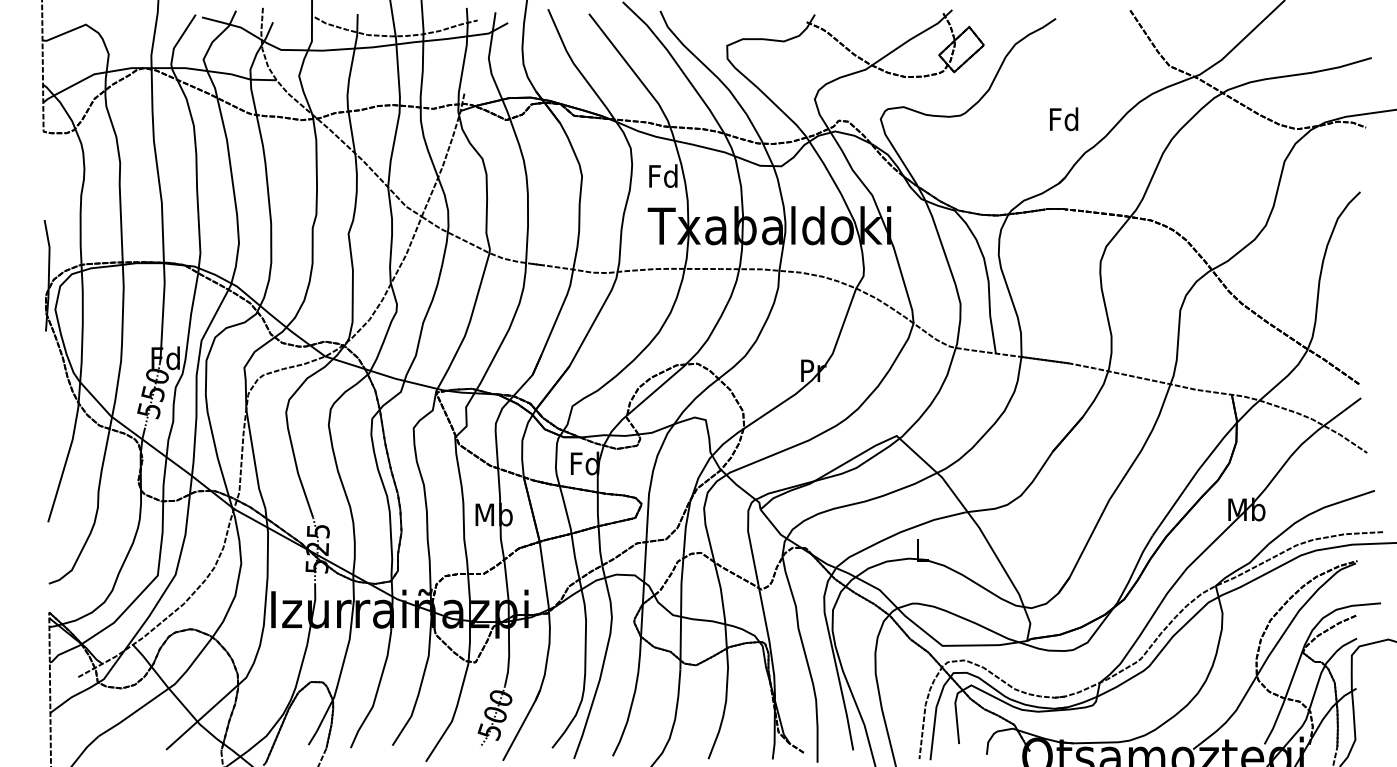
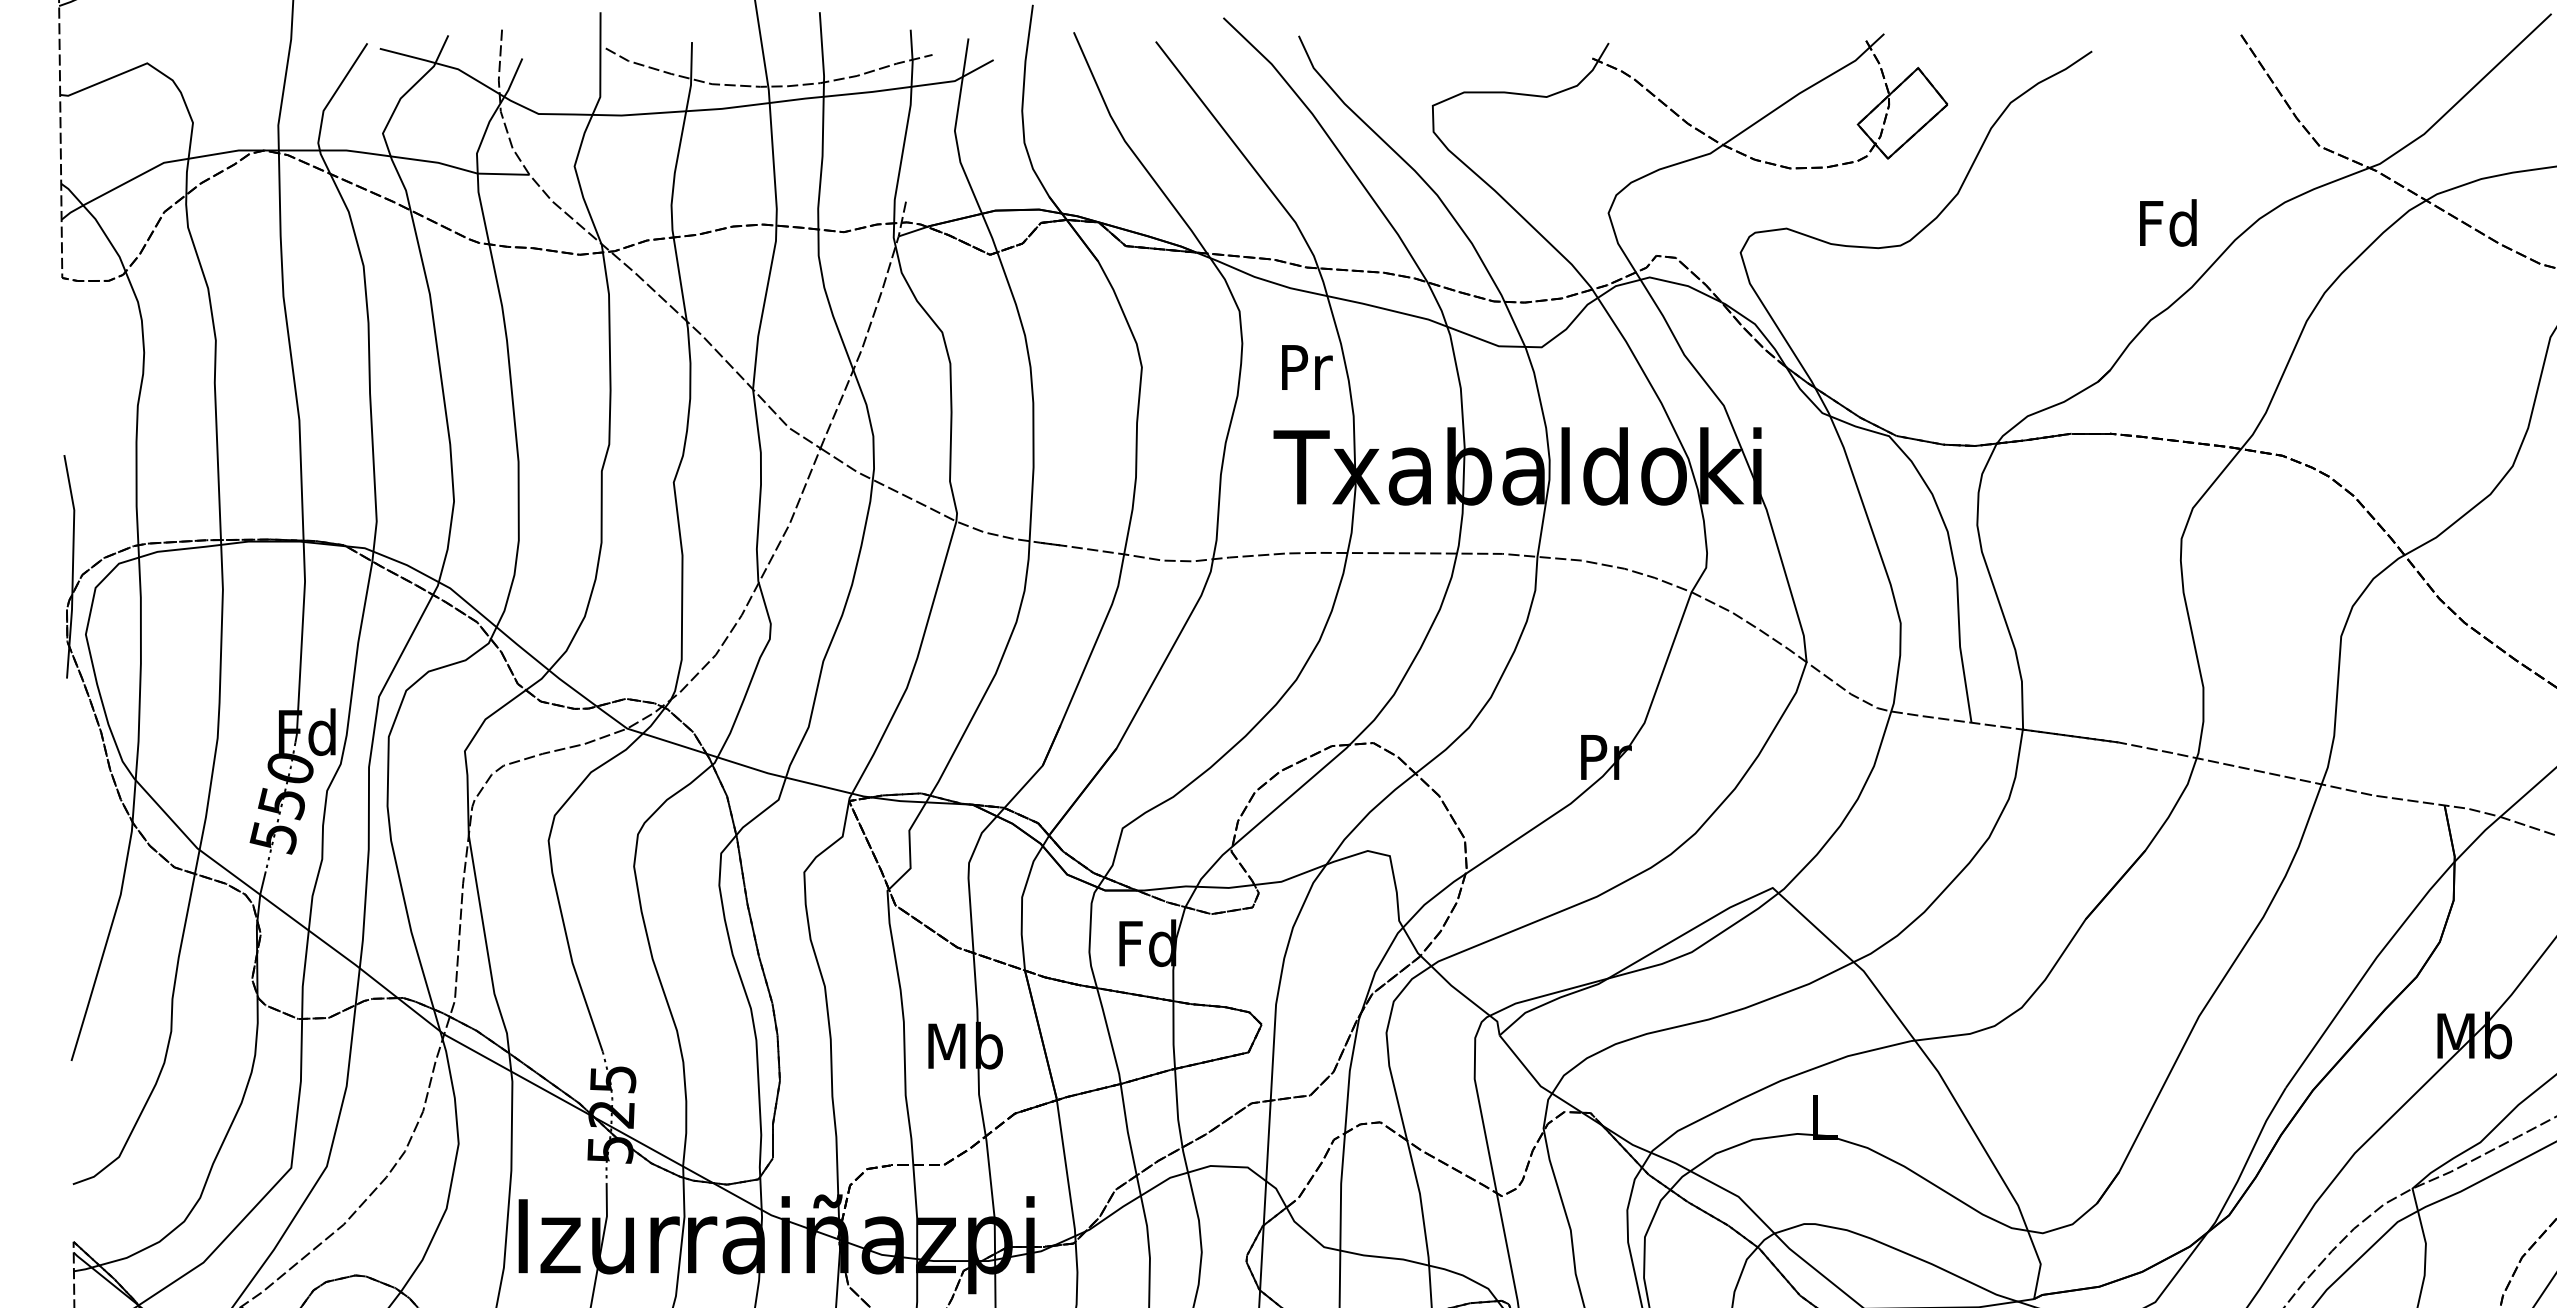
text: (1064, 119) -> (2169, 223), moved
text: (663, 175) -> (1305, 365), Fd -> Pr

